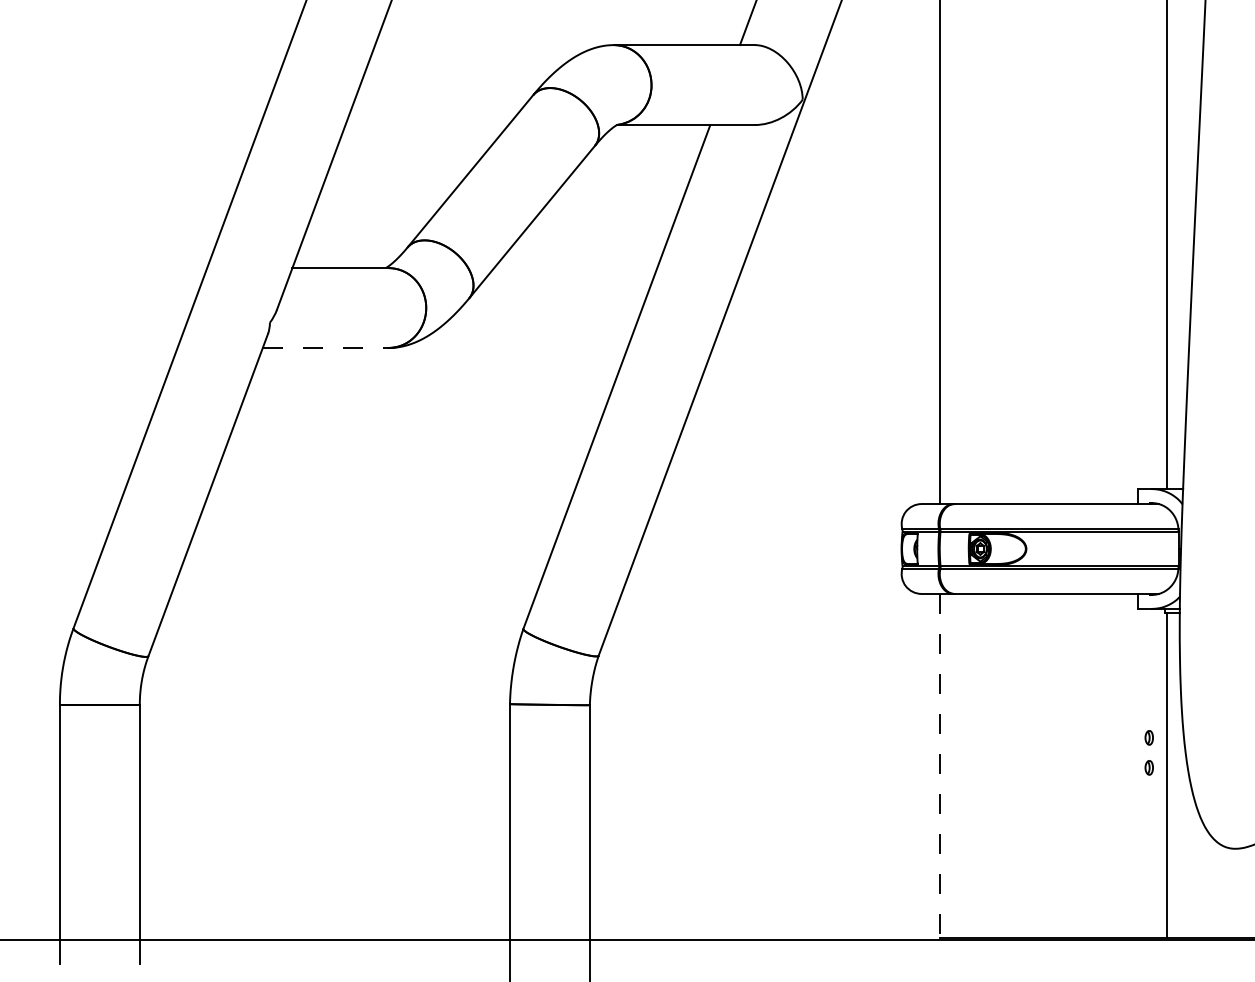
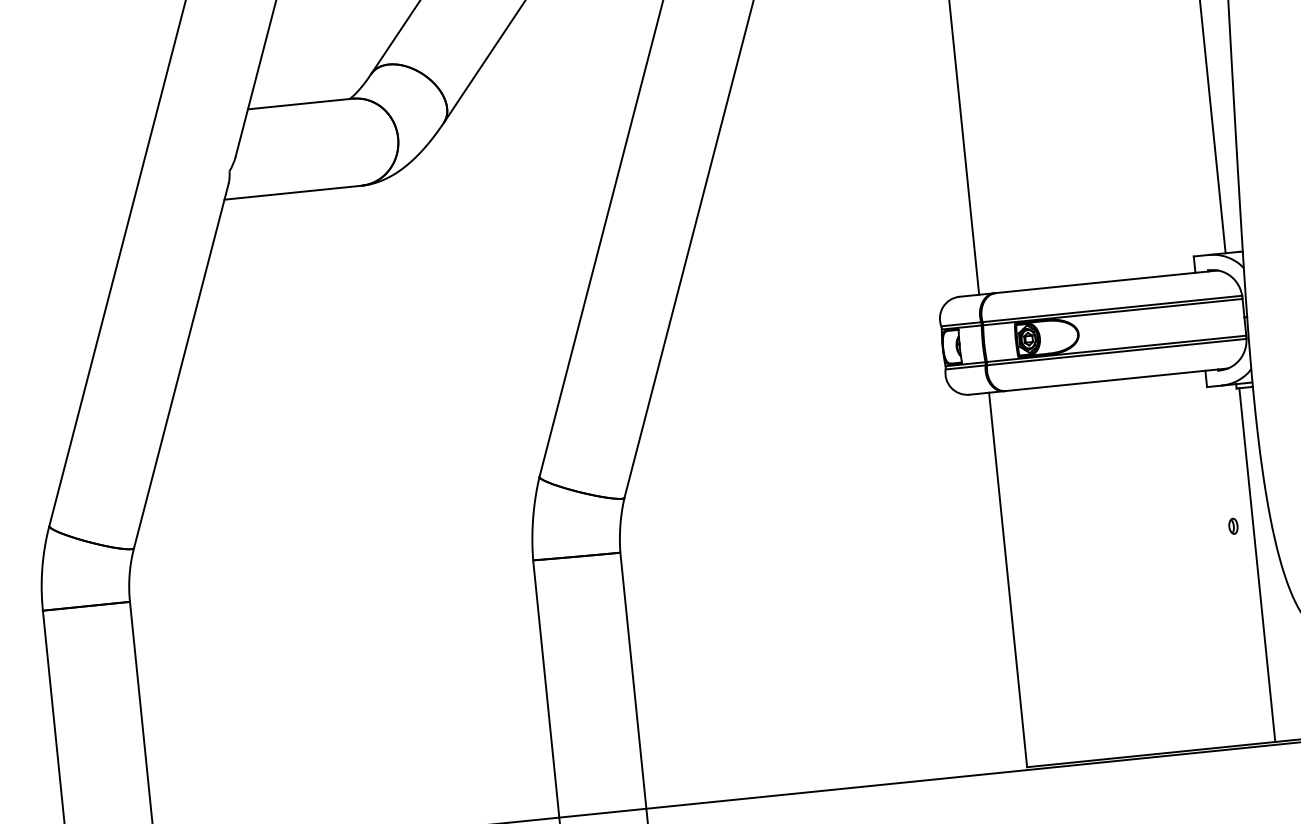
line: (325, 348) -> (292, 193), dashed -> solid
line: (939, 765) -> (1007, 579), dashed -> solid
part: (1148, 767) -> (1235, 558), removed

